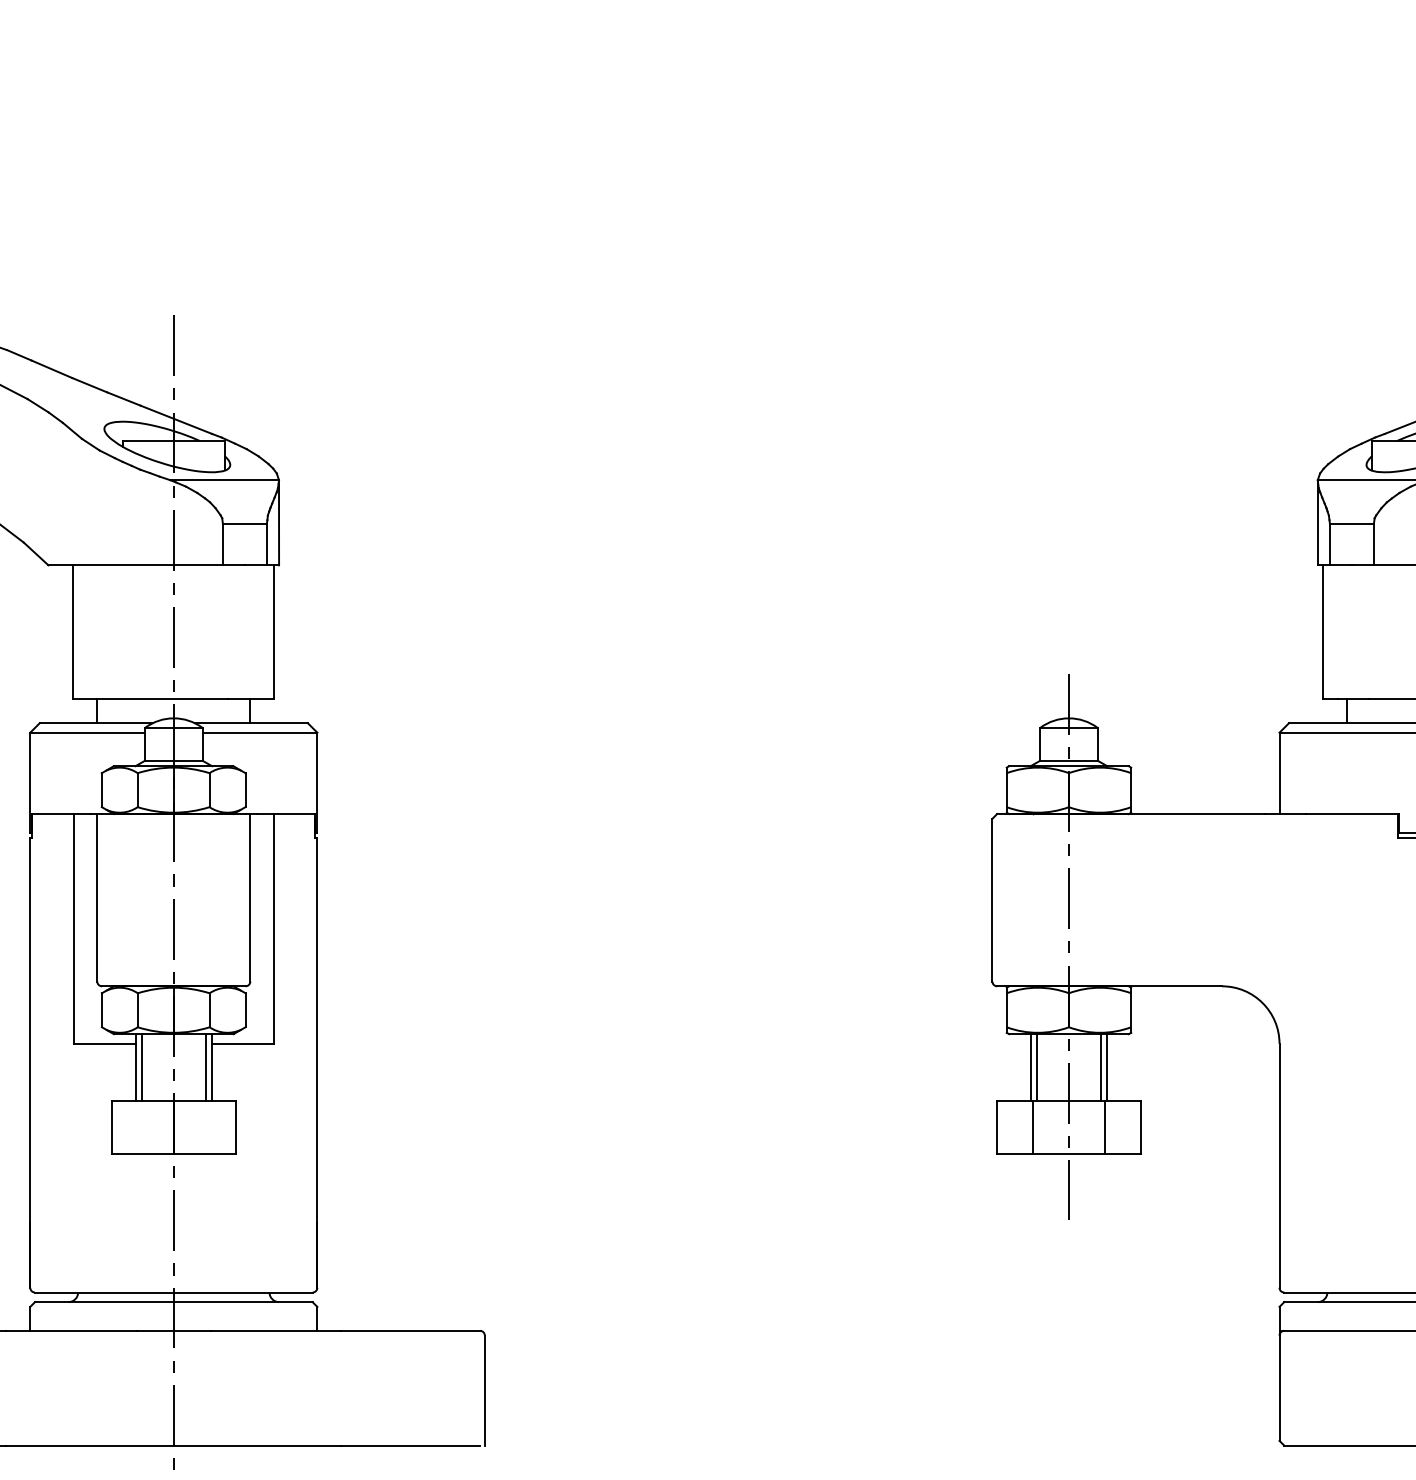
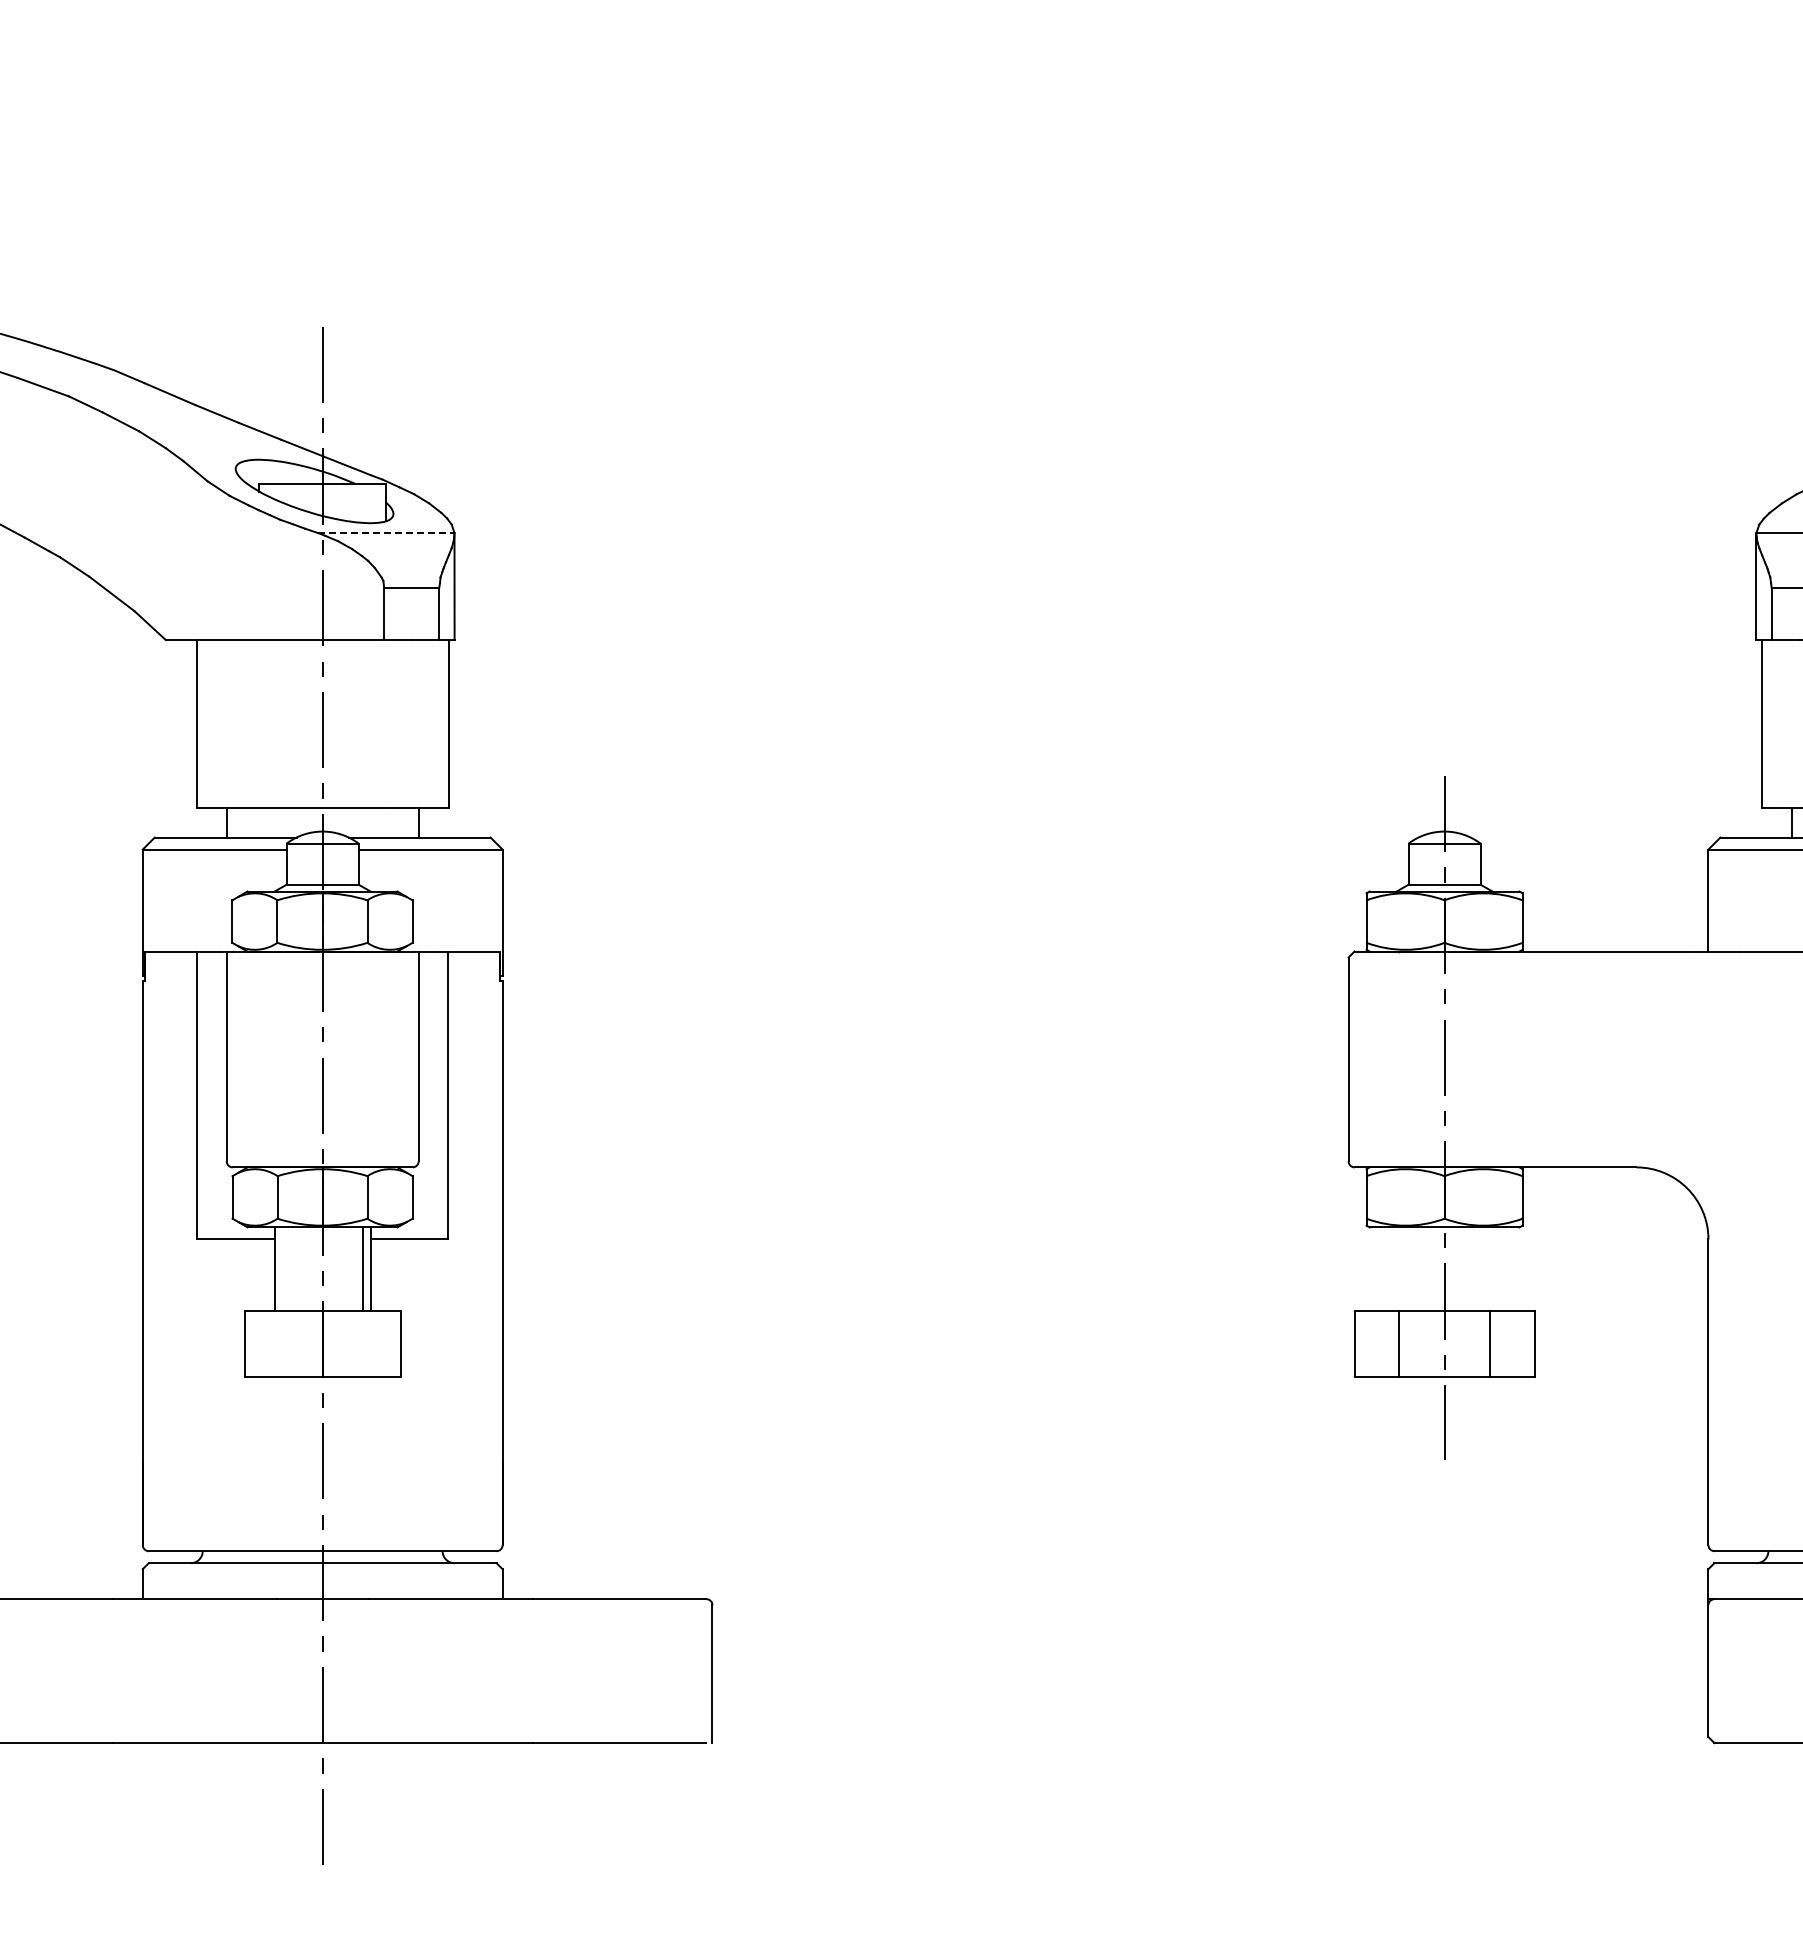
line: (224, 480) -> (386, 533), solid -> dashed
line: (141, 1067) -> (282, 1269), removed
line: (1030, 1067) -> (1396, 1269), removed
line: (1037, 1067) -> (1404, 1269), removed
line: (1100, 1067) -> (1484, 1269), removed
line: (1107, 1067) -> (1492, 1269), removed

